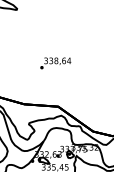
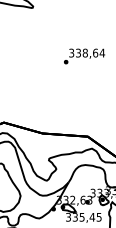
text: (55, 63) -> (84, 56), moved

